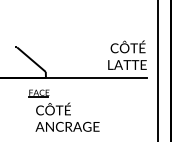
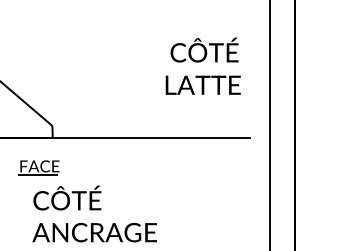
text: (127, 54) -> (203, 64), moved

